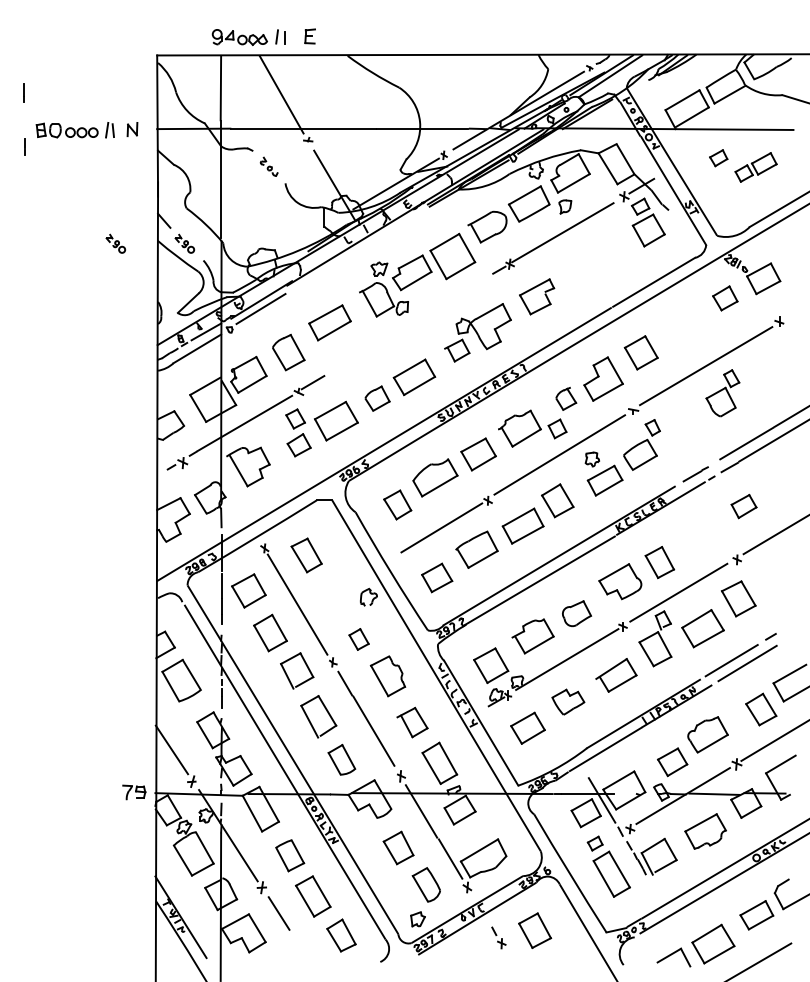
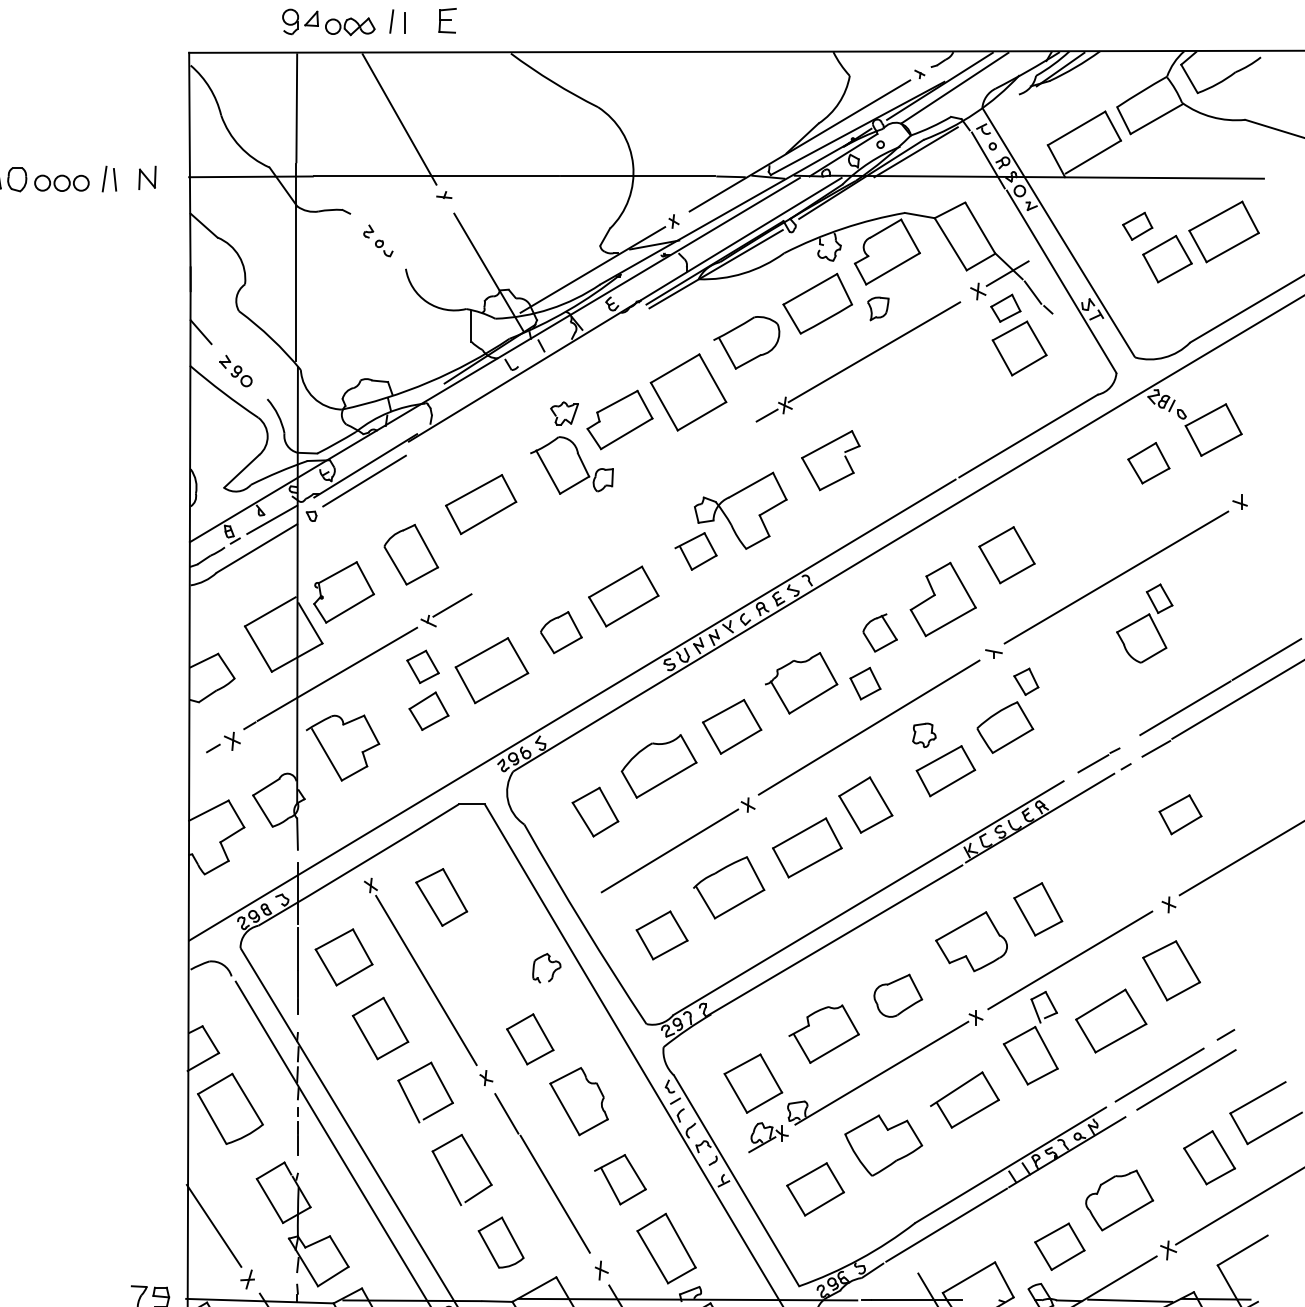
part: (755, 167) -> (1199, 242), size x1.67
part: (115, 243) -> (118, 370), removed
part: (358, 639) -> (529, 1039), size x1.43
part: (568, 701) -> (883, 1144), size x1.43

